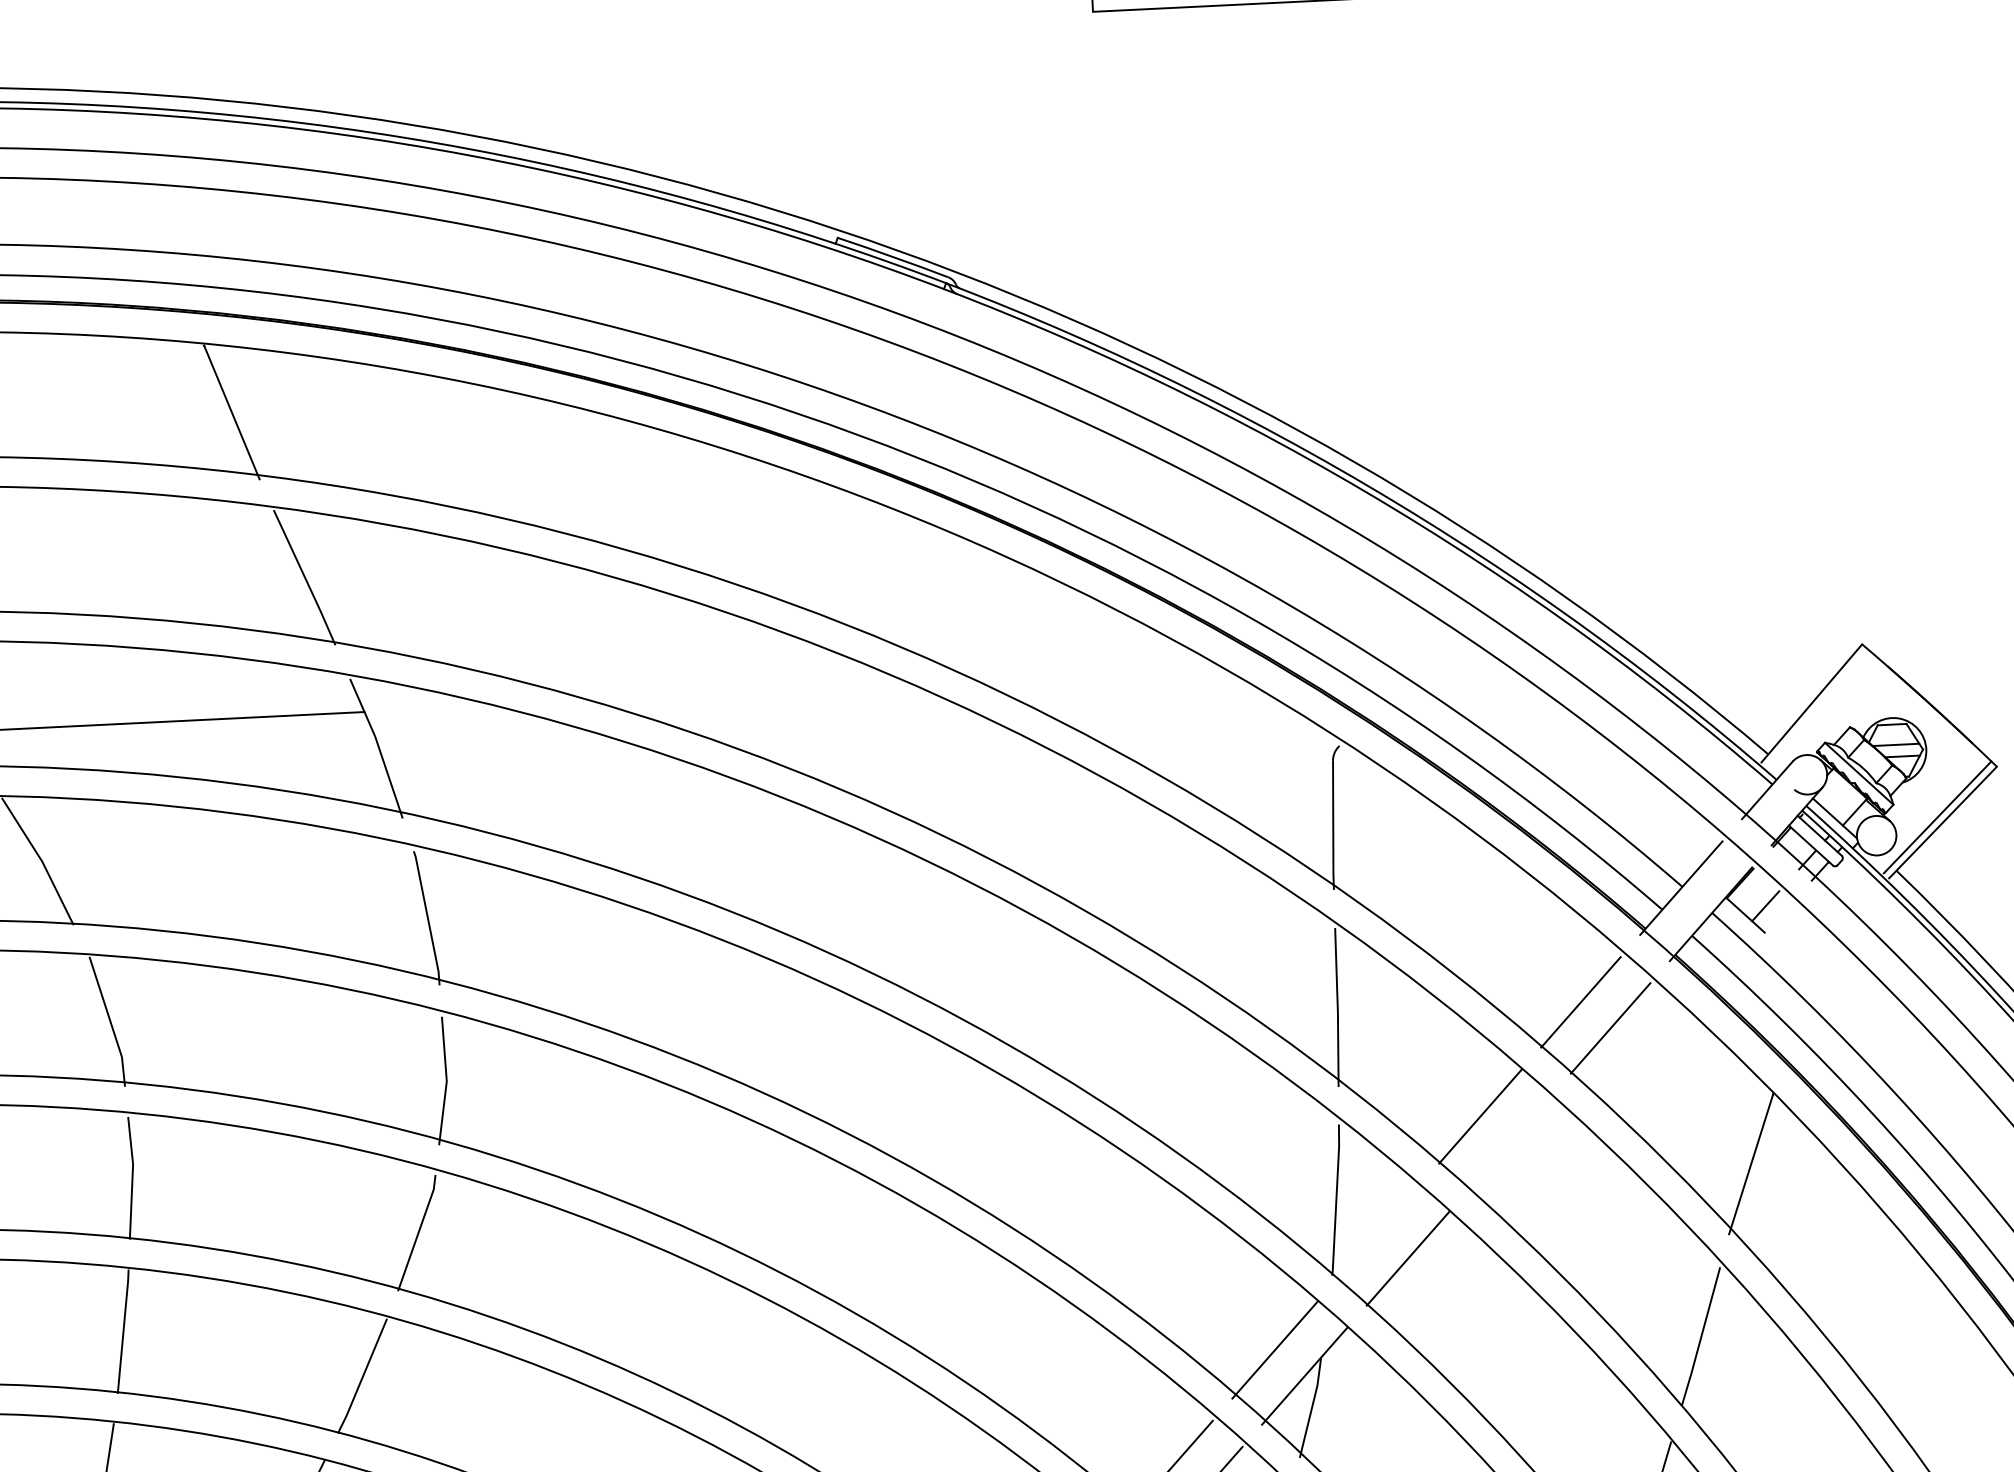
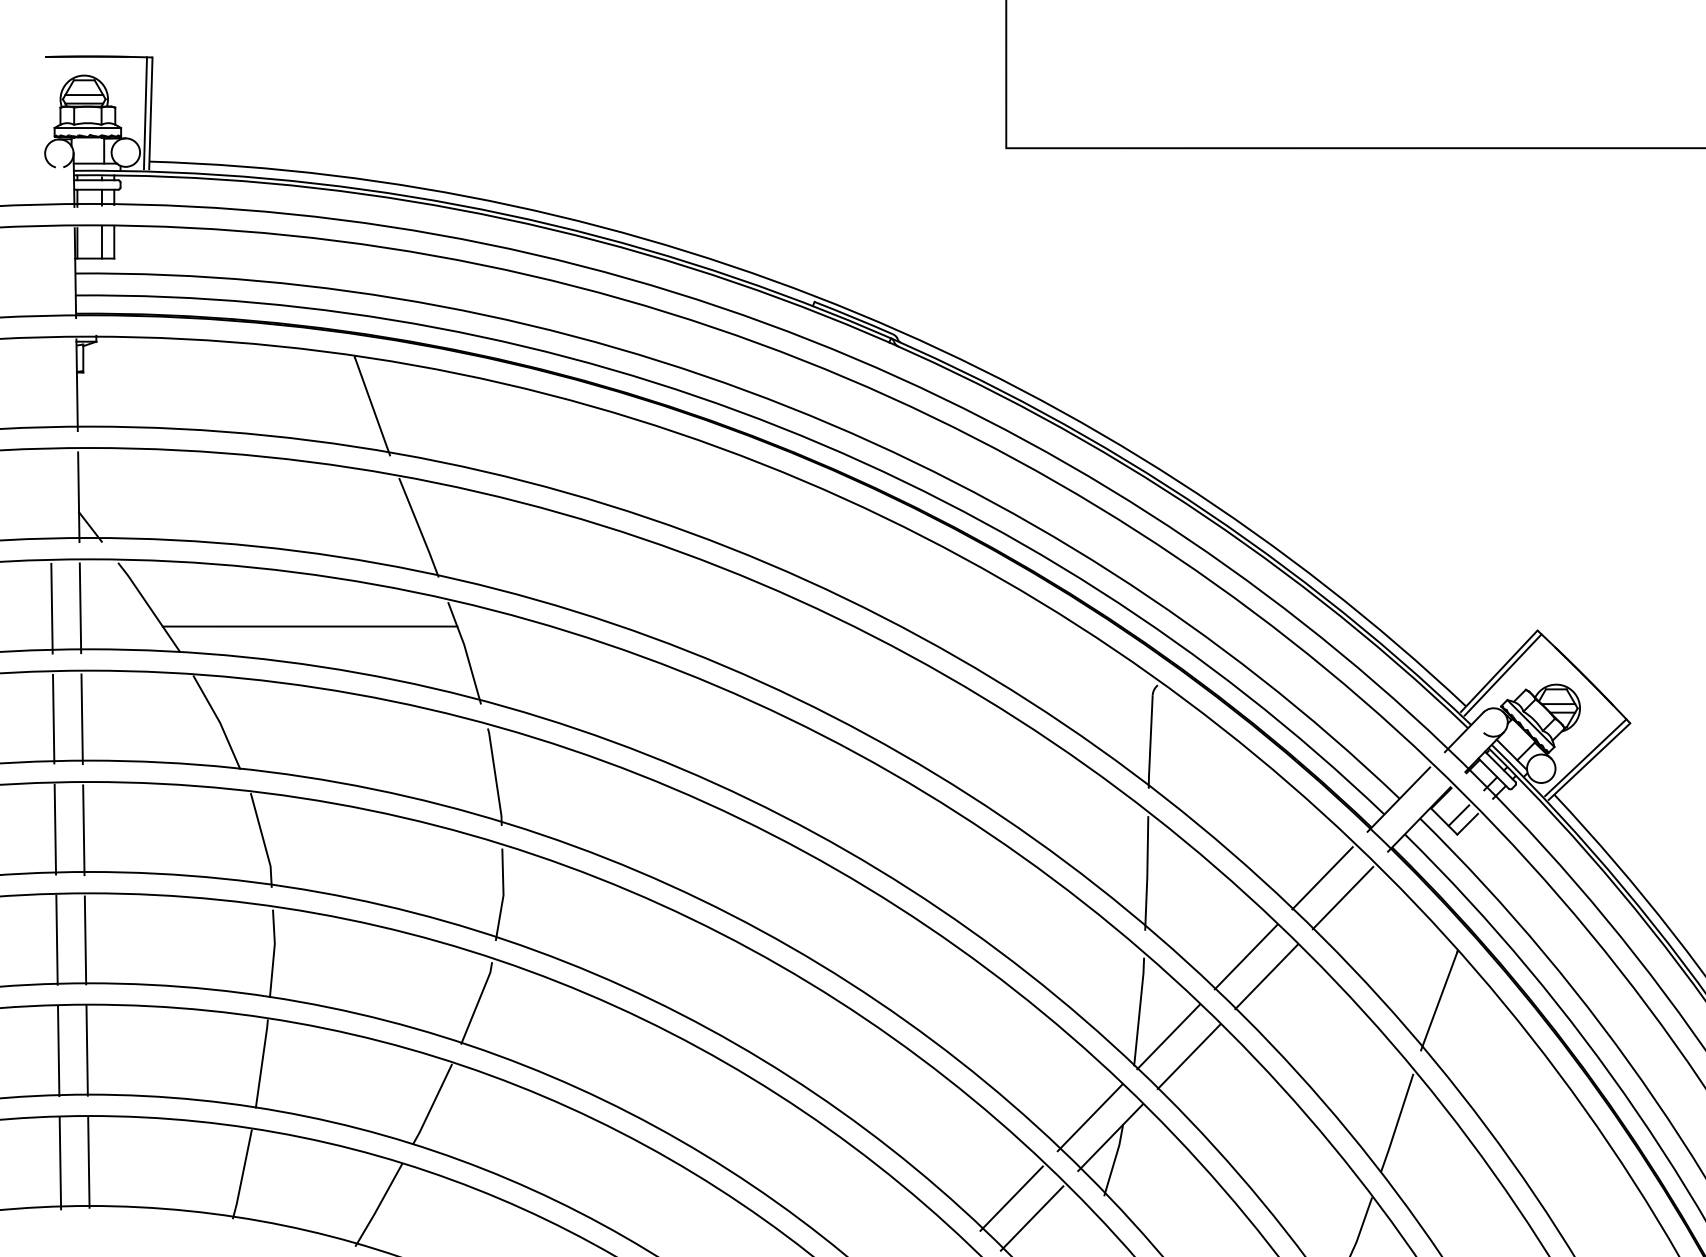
line: (1816, 707) -> (1502, 674), added
line: (1778, 916) -> (1467, 823), added
line: (1509, 1142) -> (1266, 976), added
line: (1378, 1232) -> (1168, 1036), added

